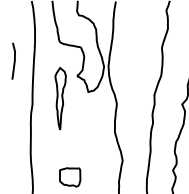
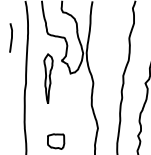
curve: (14, 60) -> (11, 37), moved

